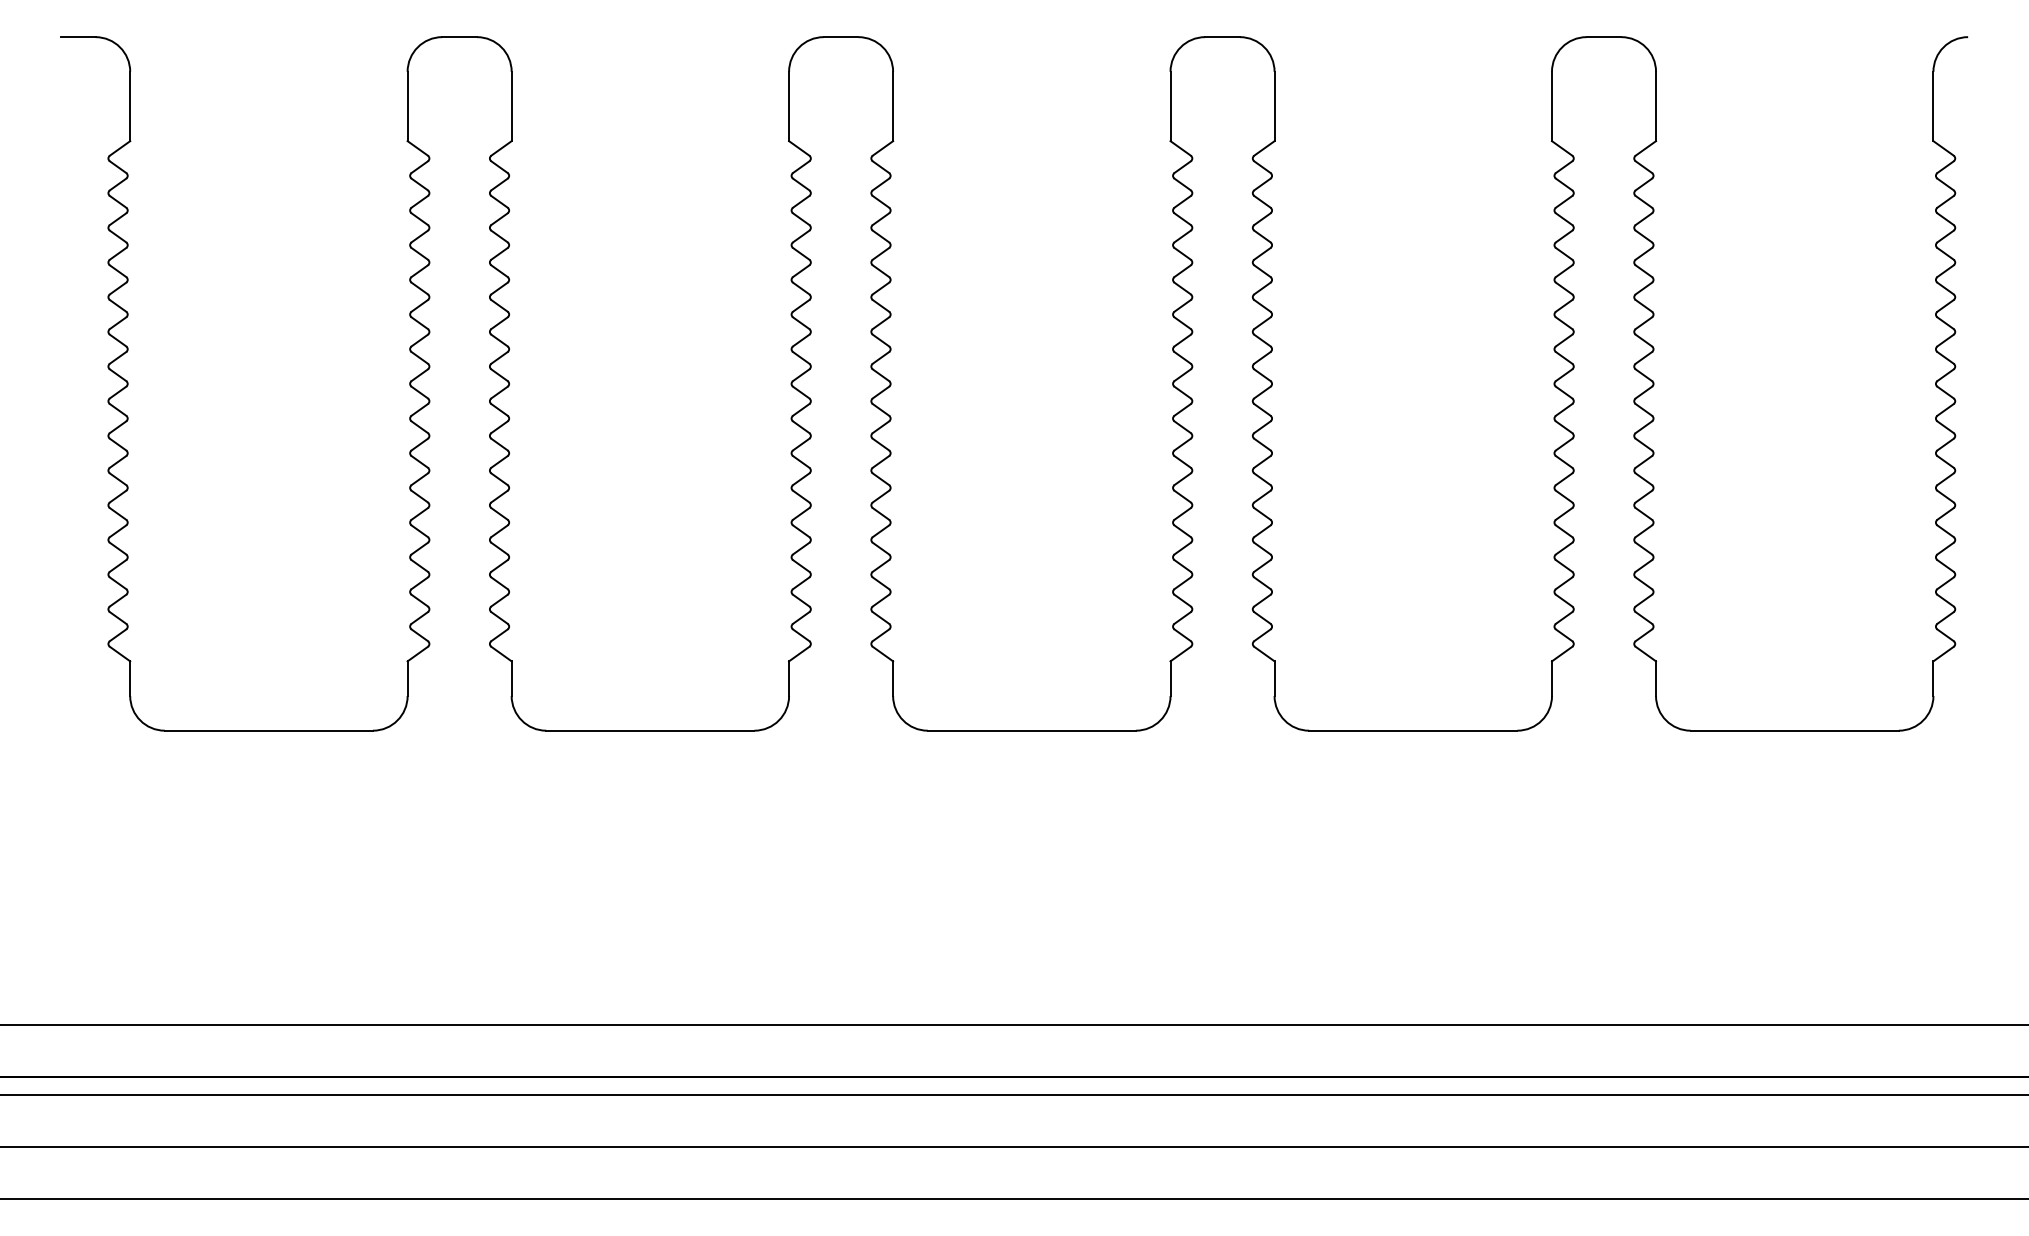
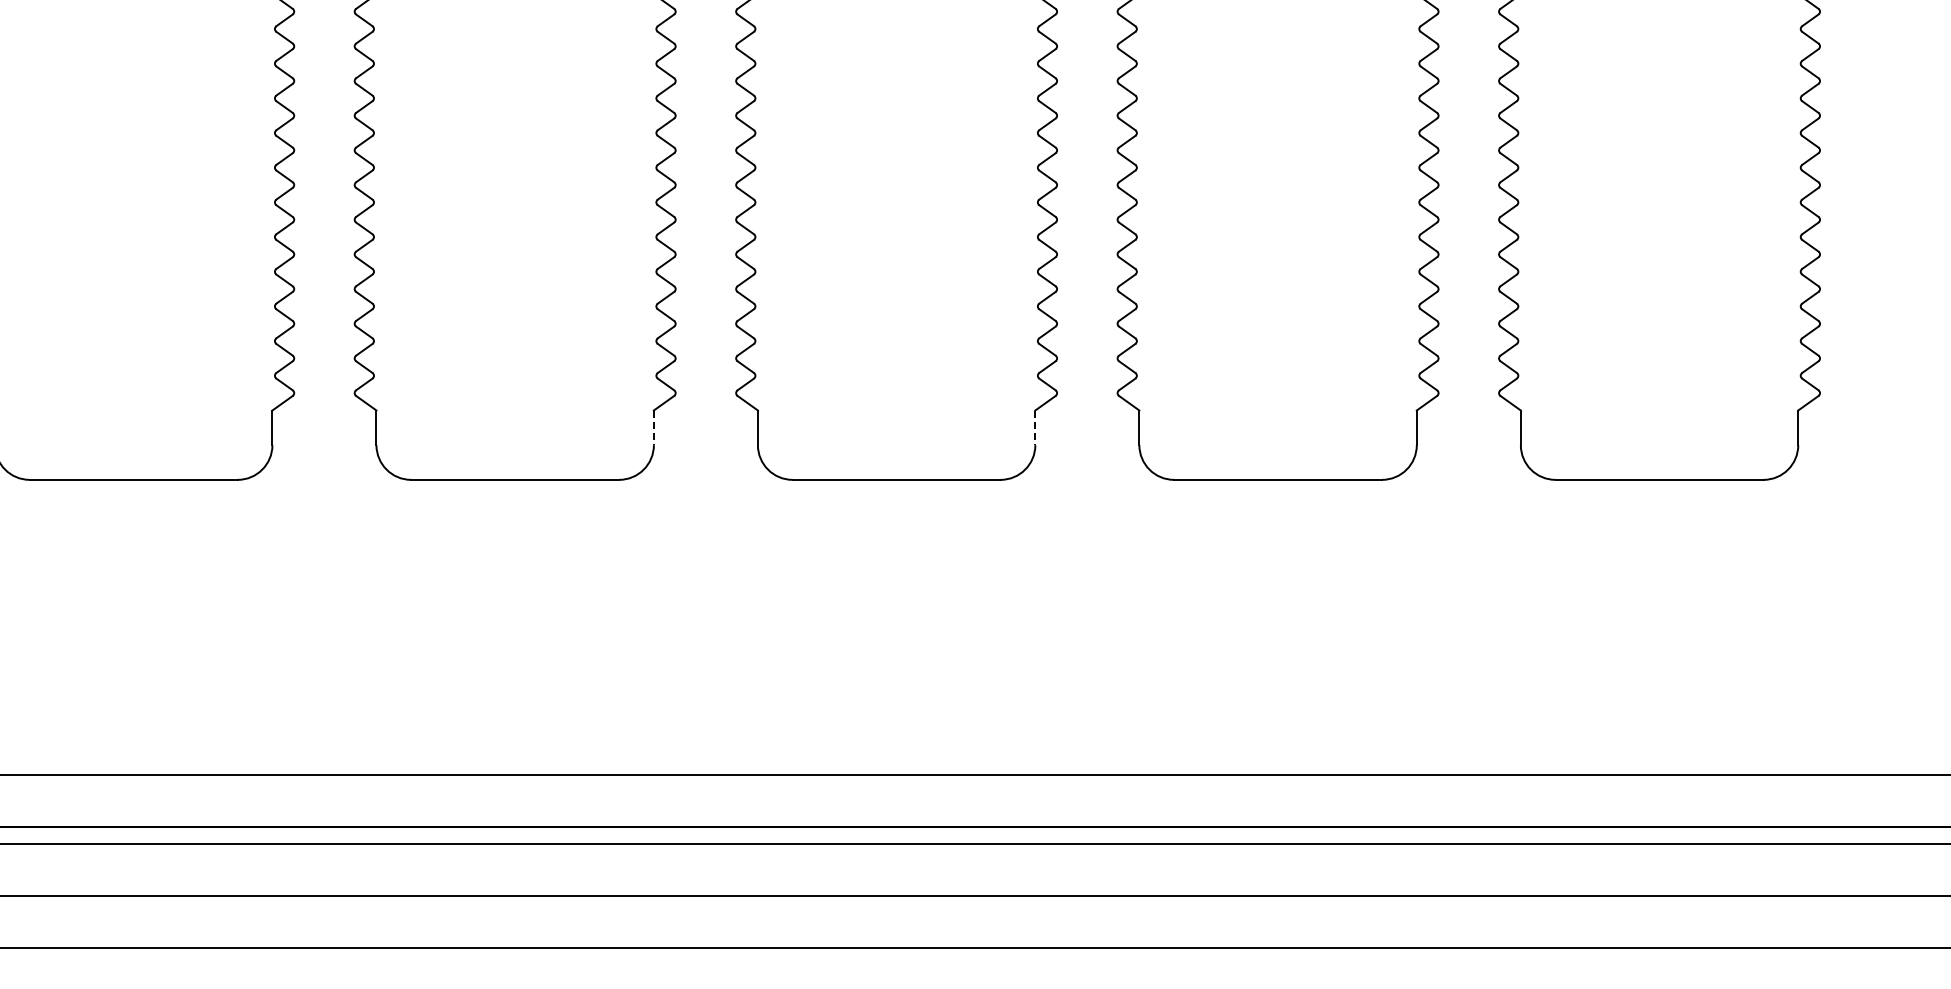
line: (789, 679) -> (654, 428), solid -> dashed
line: (1170, 679) -> (1035, 428), solid -> dashed

